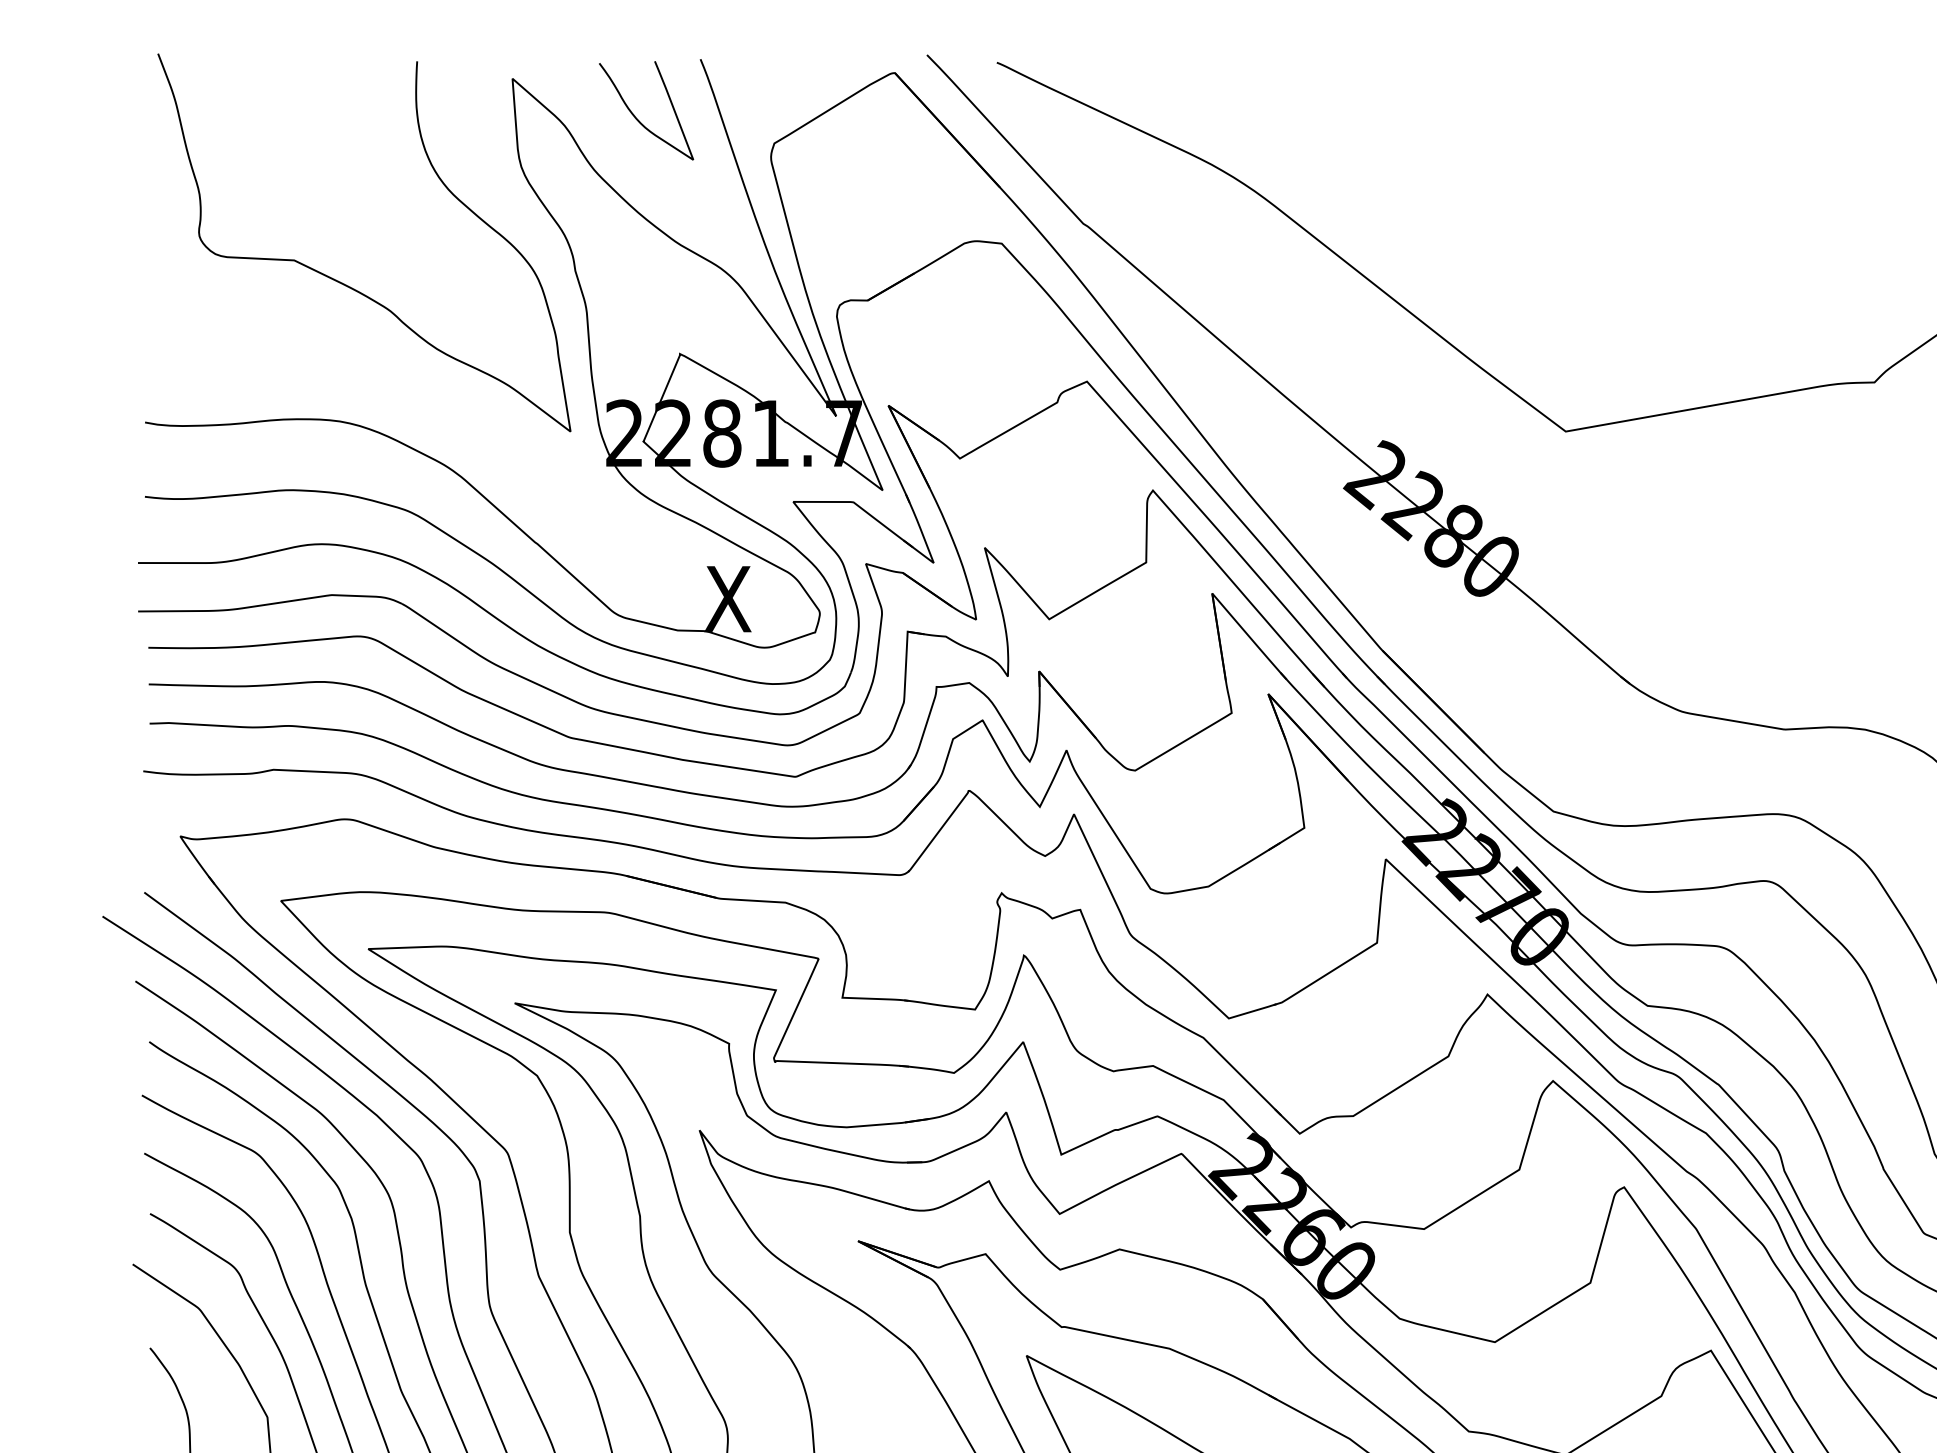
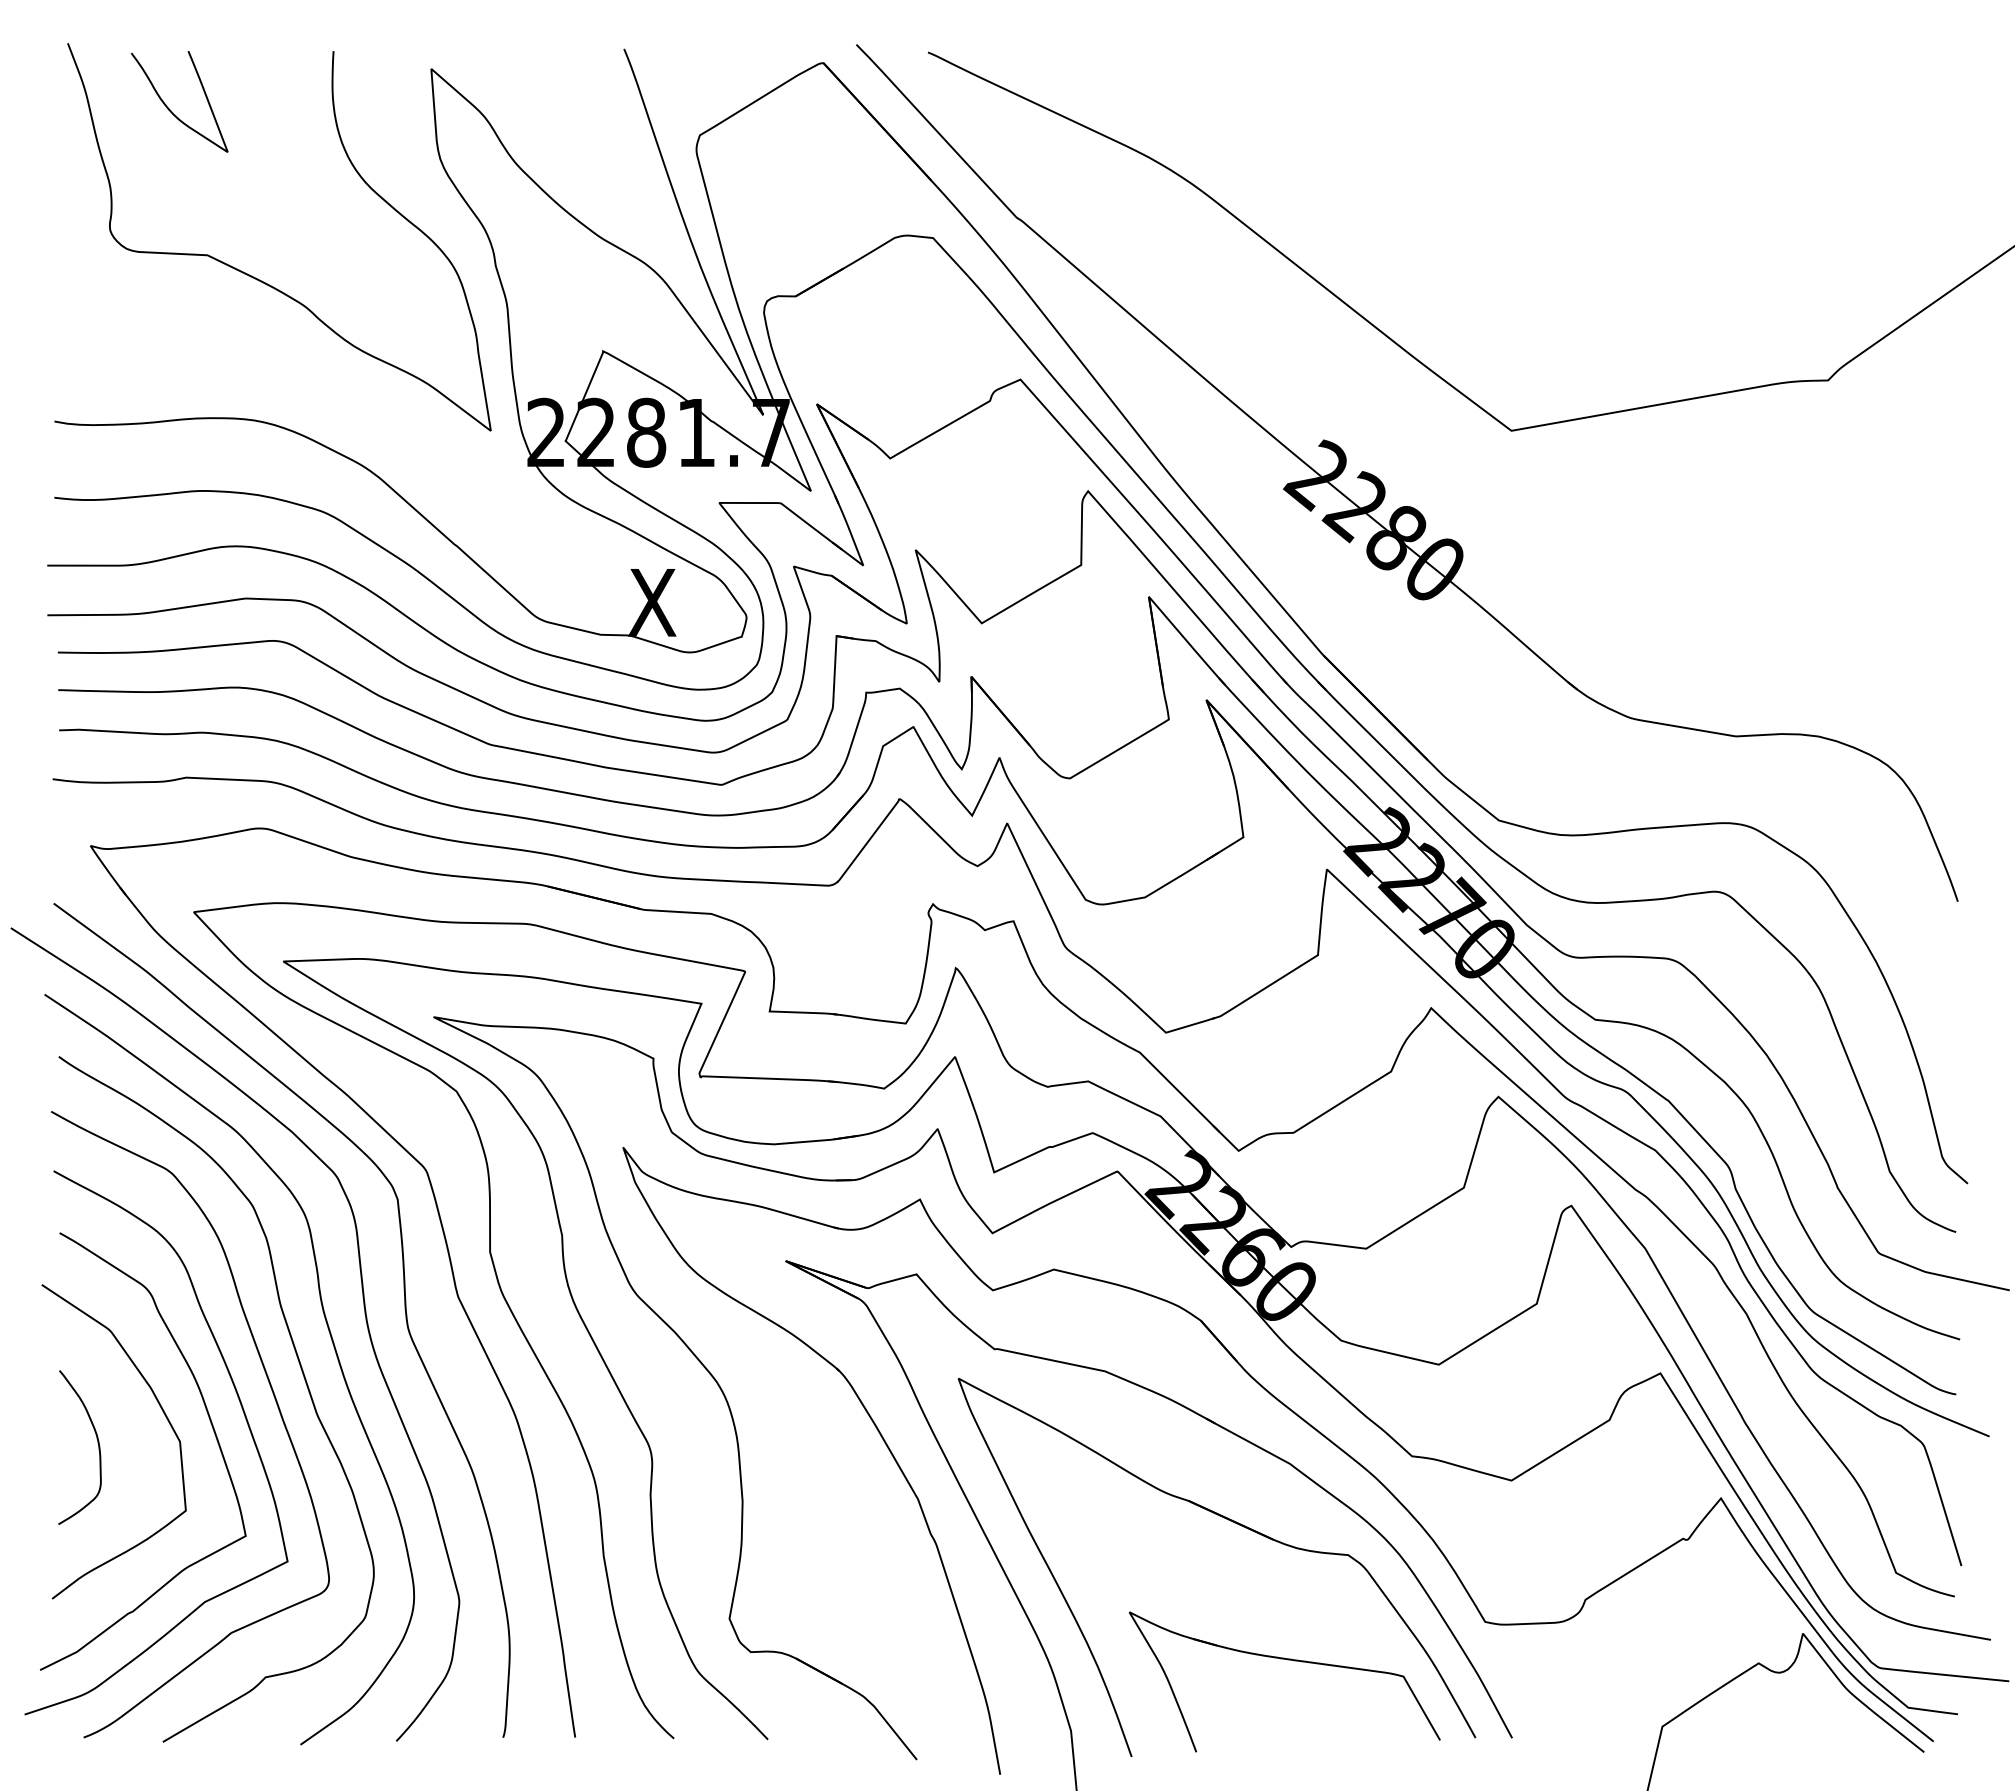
curve: (637, 118) -> (170, 109), moved

